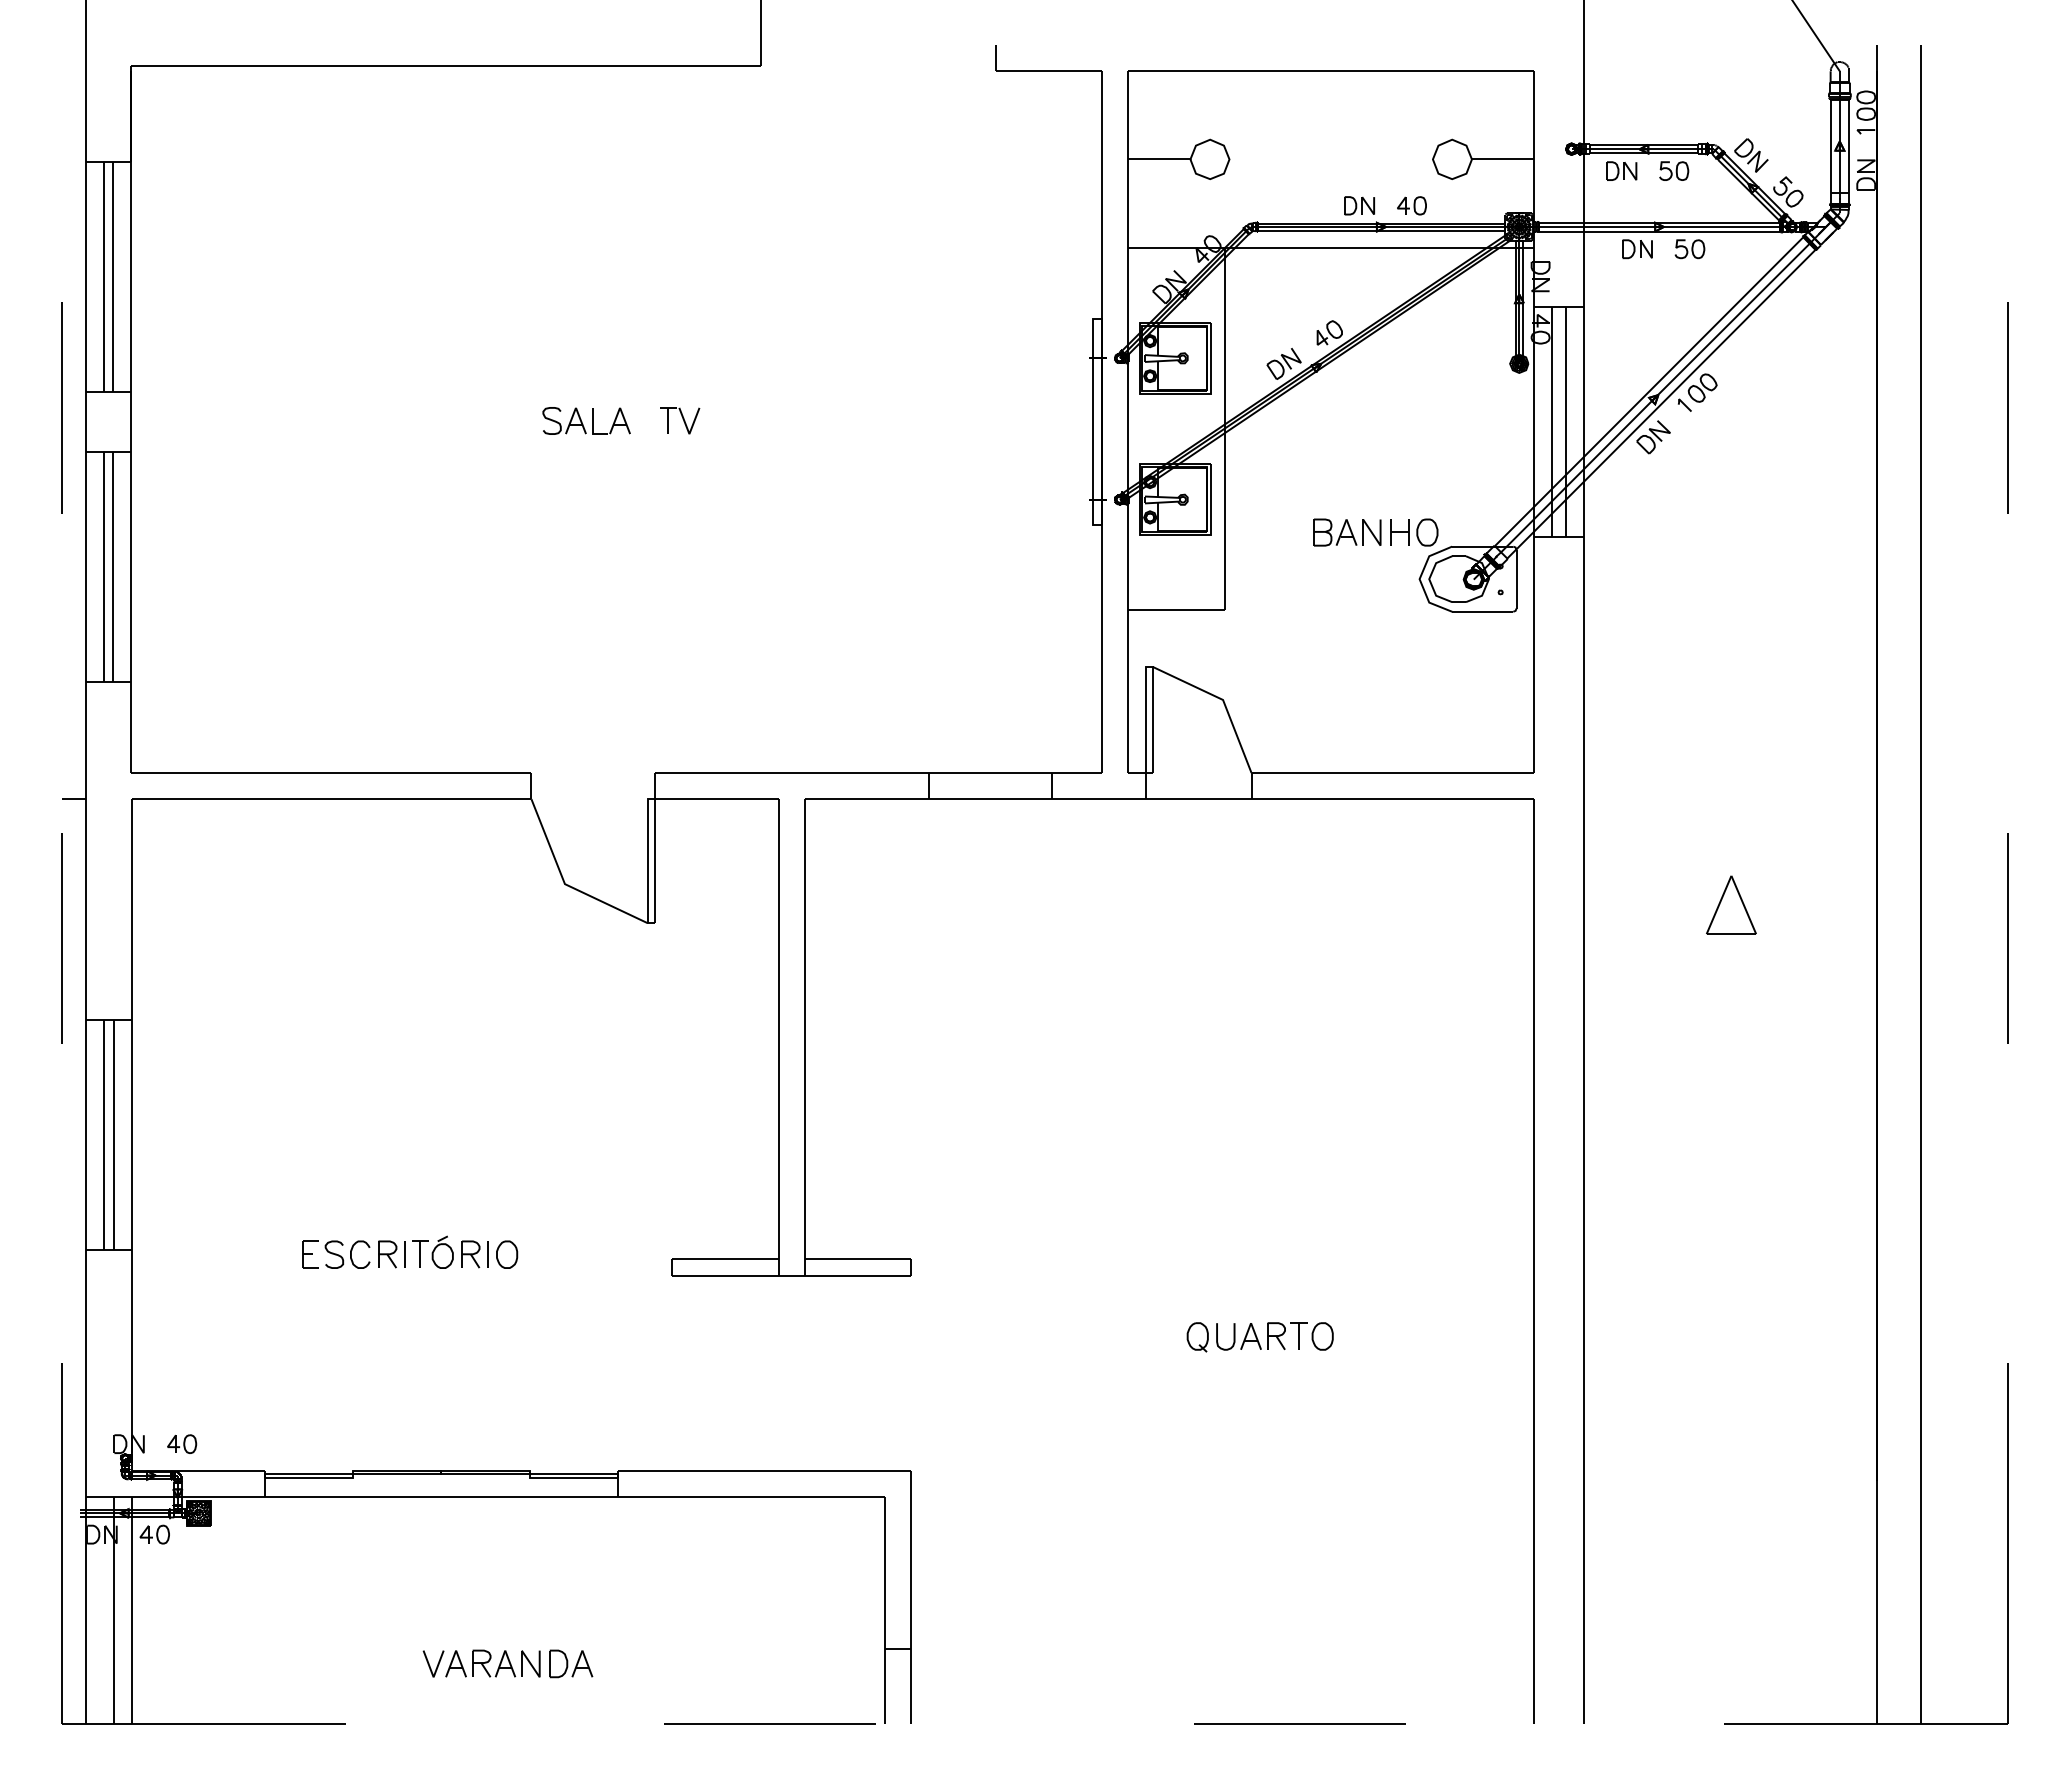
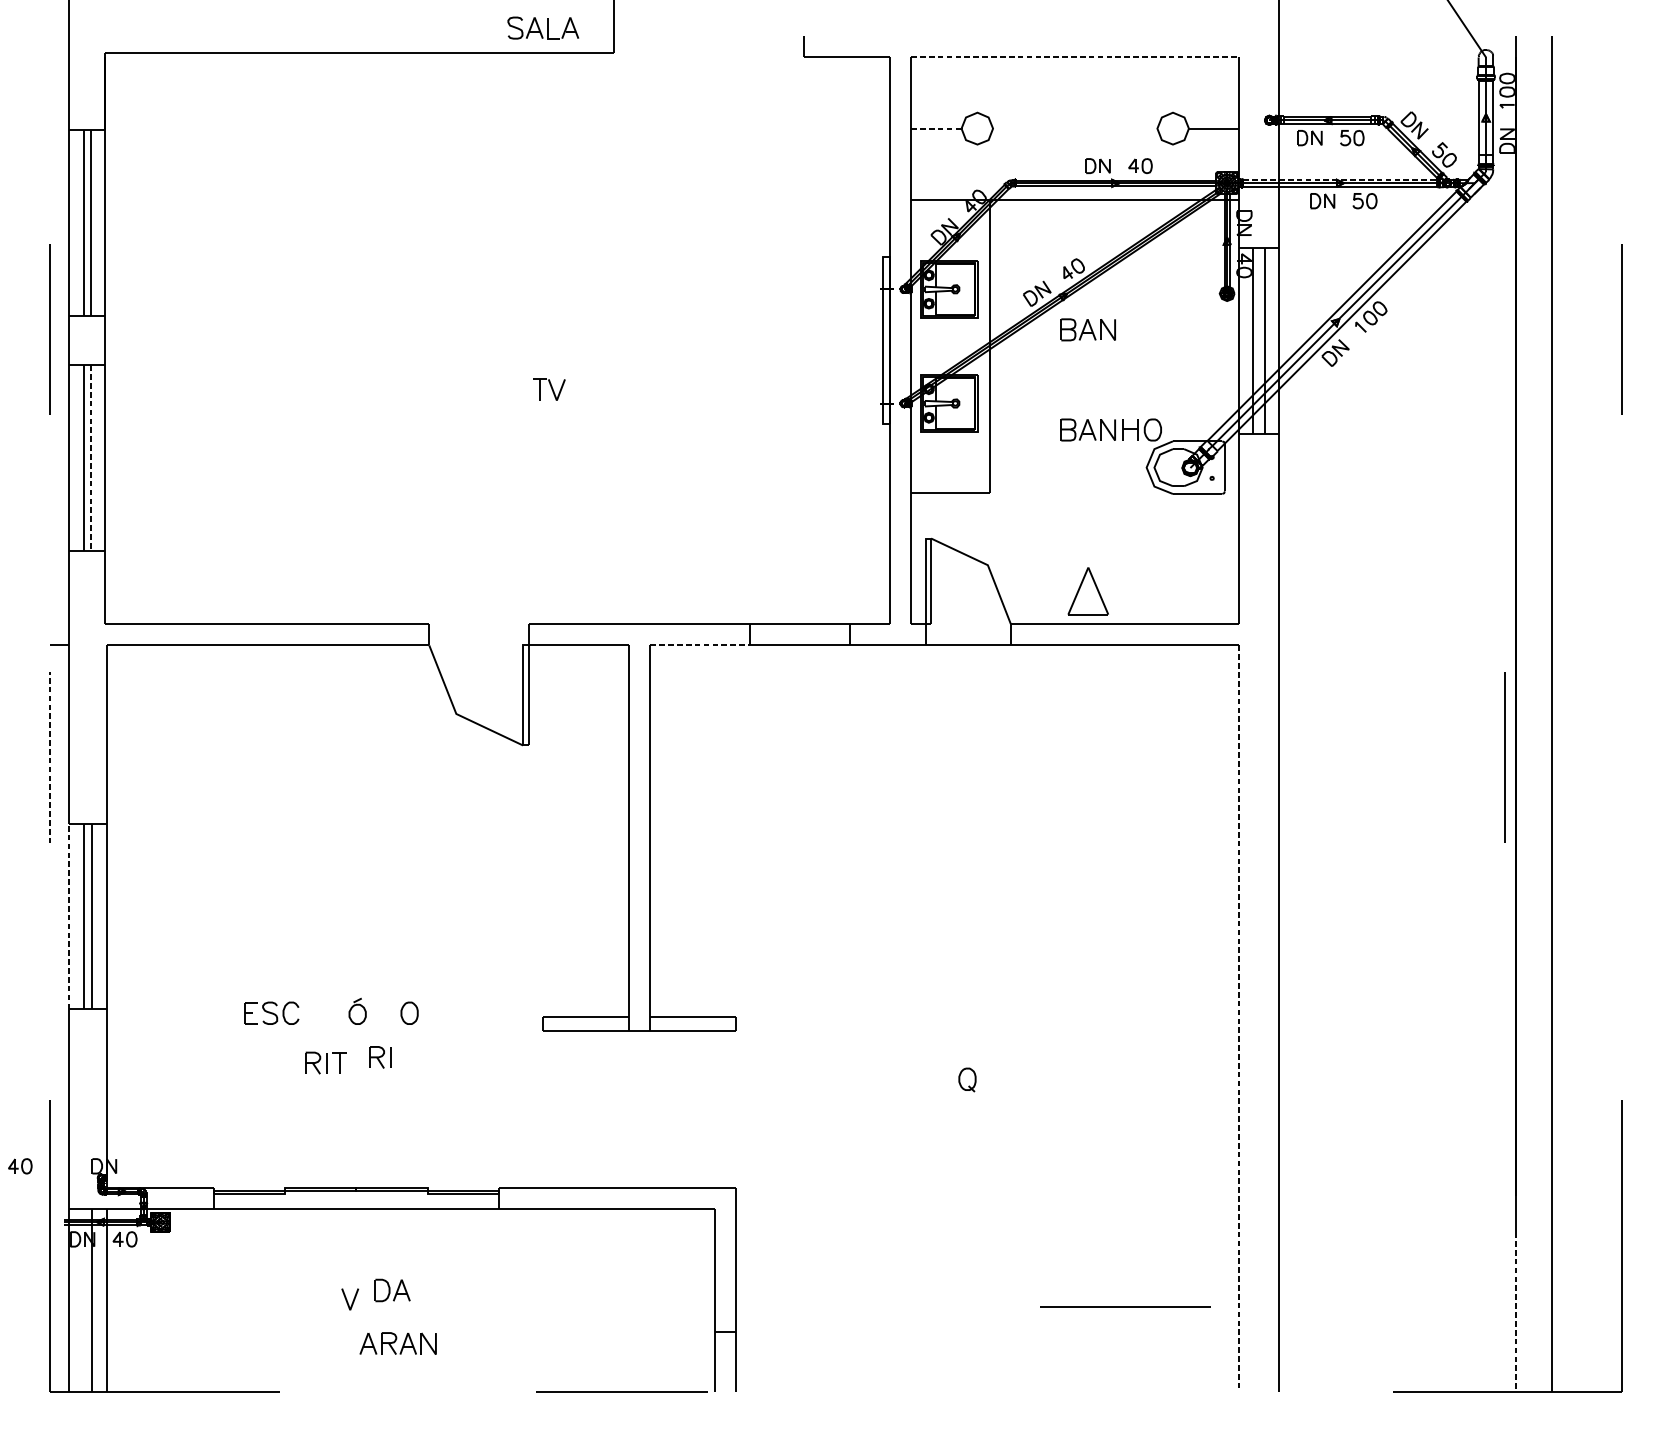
line: (1331, 71) -> (1075, 57), solid -> dashed
line: (1159, 159) -> (936, 128), solid -> dashed
line: (1660, 222) -> (1341, 179), solid -> dashed
part: (1347, 408) -> (1088, 329), added
part: (586, 420) -> (543, 27), moved
part: (680, 420) -> (549, 389), moved
line: (112, 567) -> (90, 458), solid -> dashed
line: (866, 799) -> (699, 645), solid -> dashed
part: (1731, 904) -> (1088, 590), moved
line: (62, 938) -> (50, 757), solid -> dashed
line: (2007, 938) -> (1504, 757), moved
line: (85, 1134) -> (69, 916), solid -> dashed
part: (403, 1254) -> (325, 1063), moved
part: (474, 1254) -> (380, 1057), moved
line: (1534, 1261) -> (1239, 1018), solid -> dashed
part: (1274, 1336) -> (1029, 1079), removed
part: (182, 1443) -> (20, 1165), moved
line: (1877, 1624) -> (1516, 1311), solid -> dashed
part: (571, 1663) -> (392, 1290), moved
line: (430, 1665) -> (347, 1300), moved
line: (1299, 1723) -> (1124, 1307), moved

